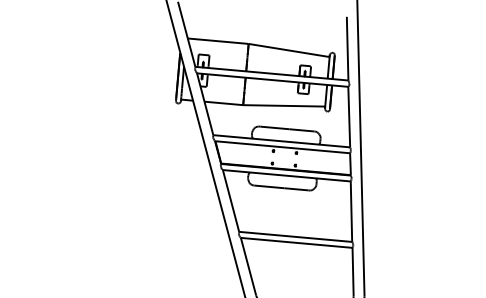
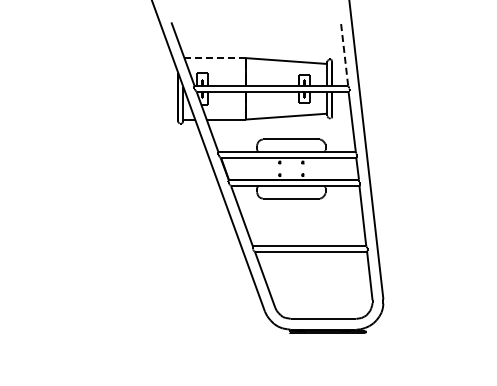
line: (218, 41) -> (215, 58), solid -> dashed
line: (347, 49) -> (344, 54), solid -> dashed

